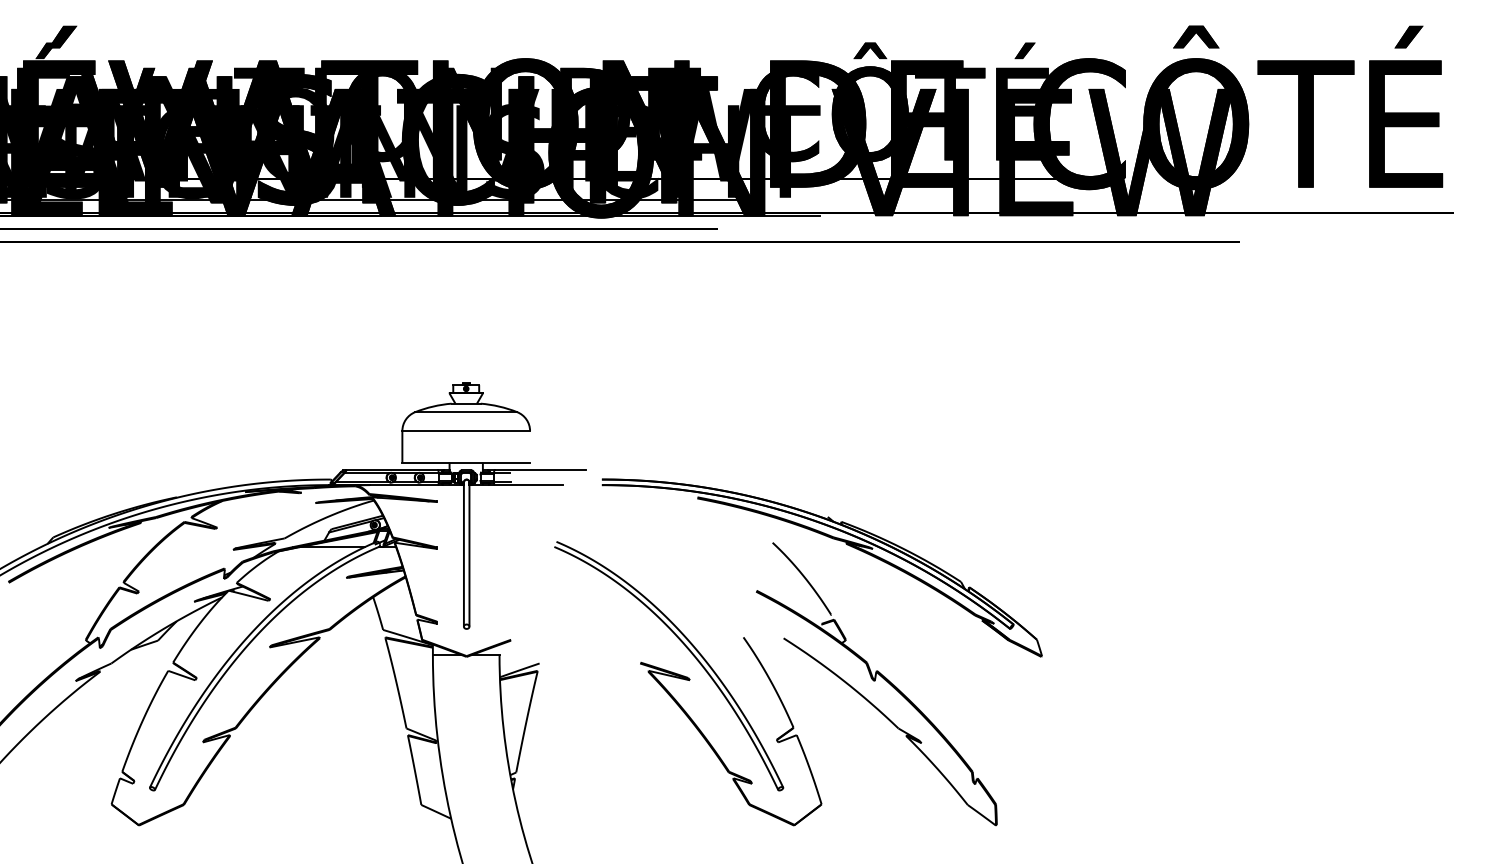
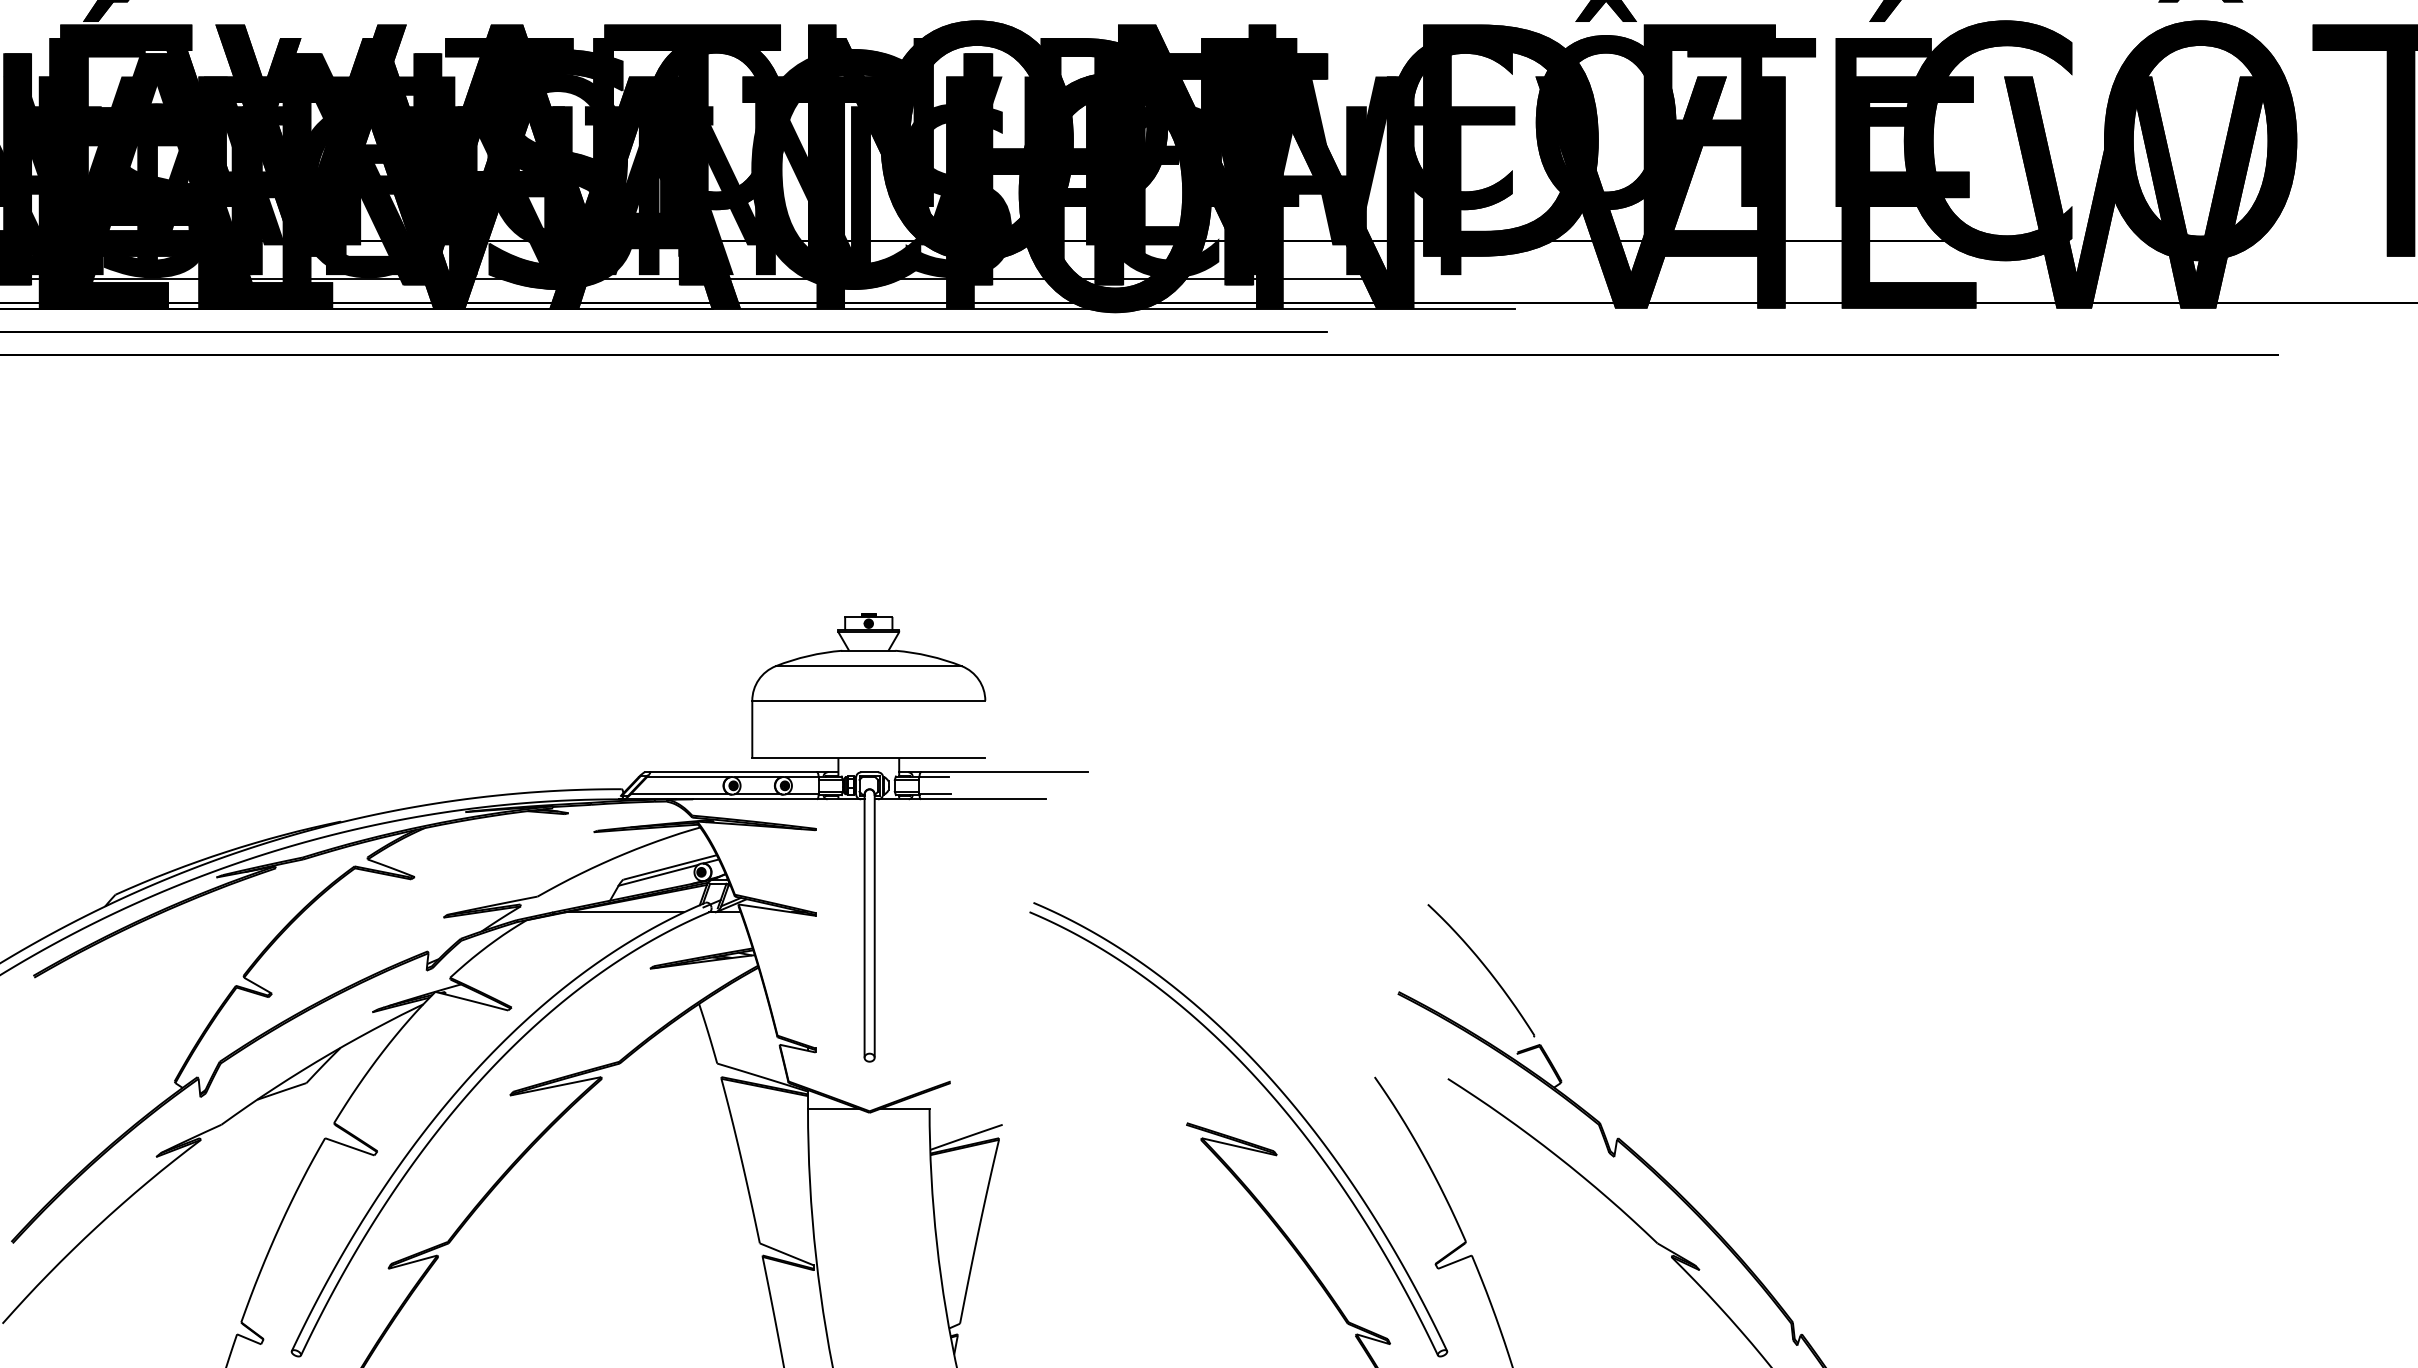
part: (832, 539) -> (1537, 898), removed

